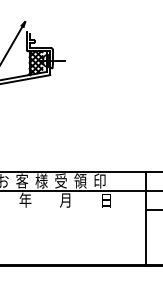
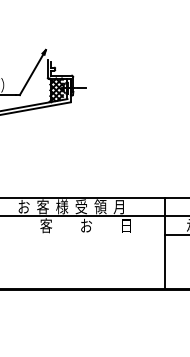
text: (99, 180) -> (119, 206), 印 -> 月
text: (25, 199) -> (46, 225), 年 -> 客
text: (65, 199) -> (85, 225), 月 -> お

